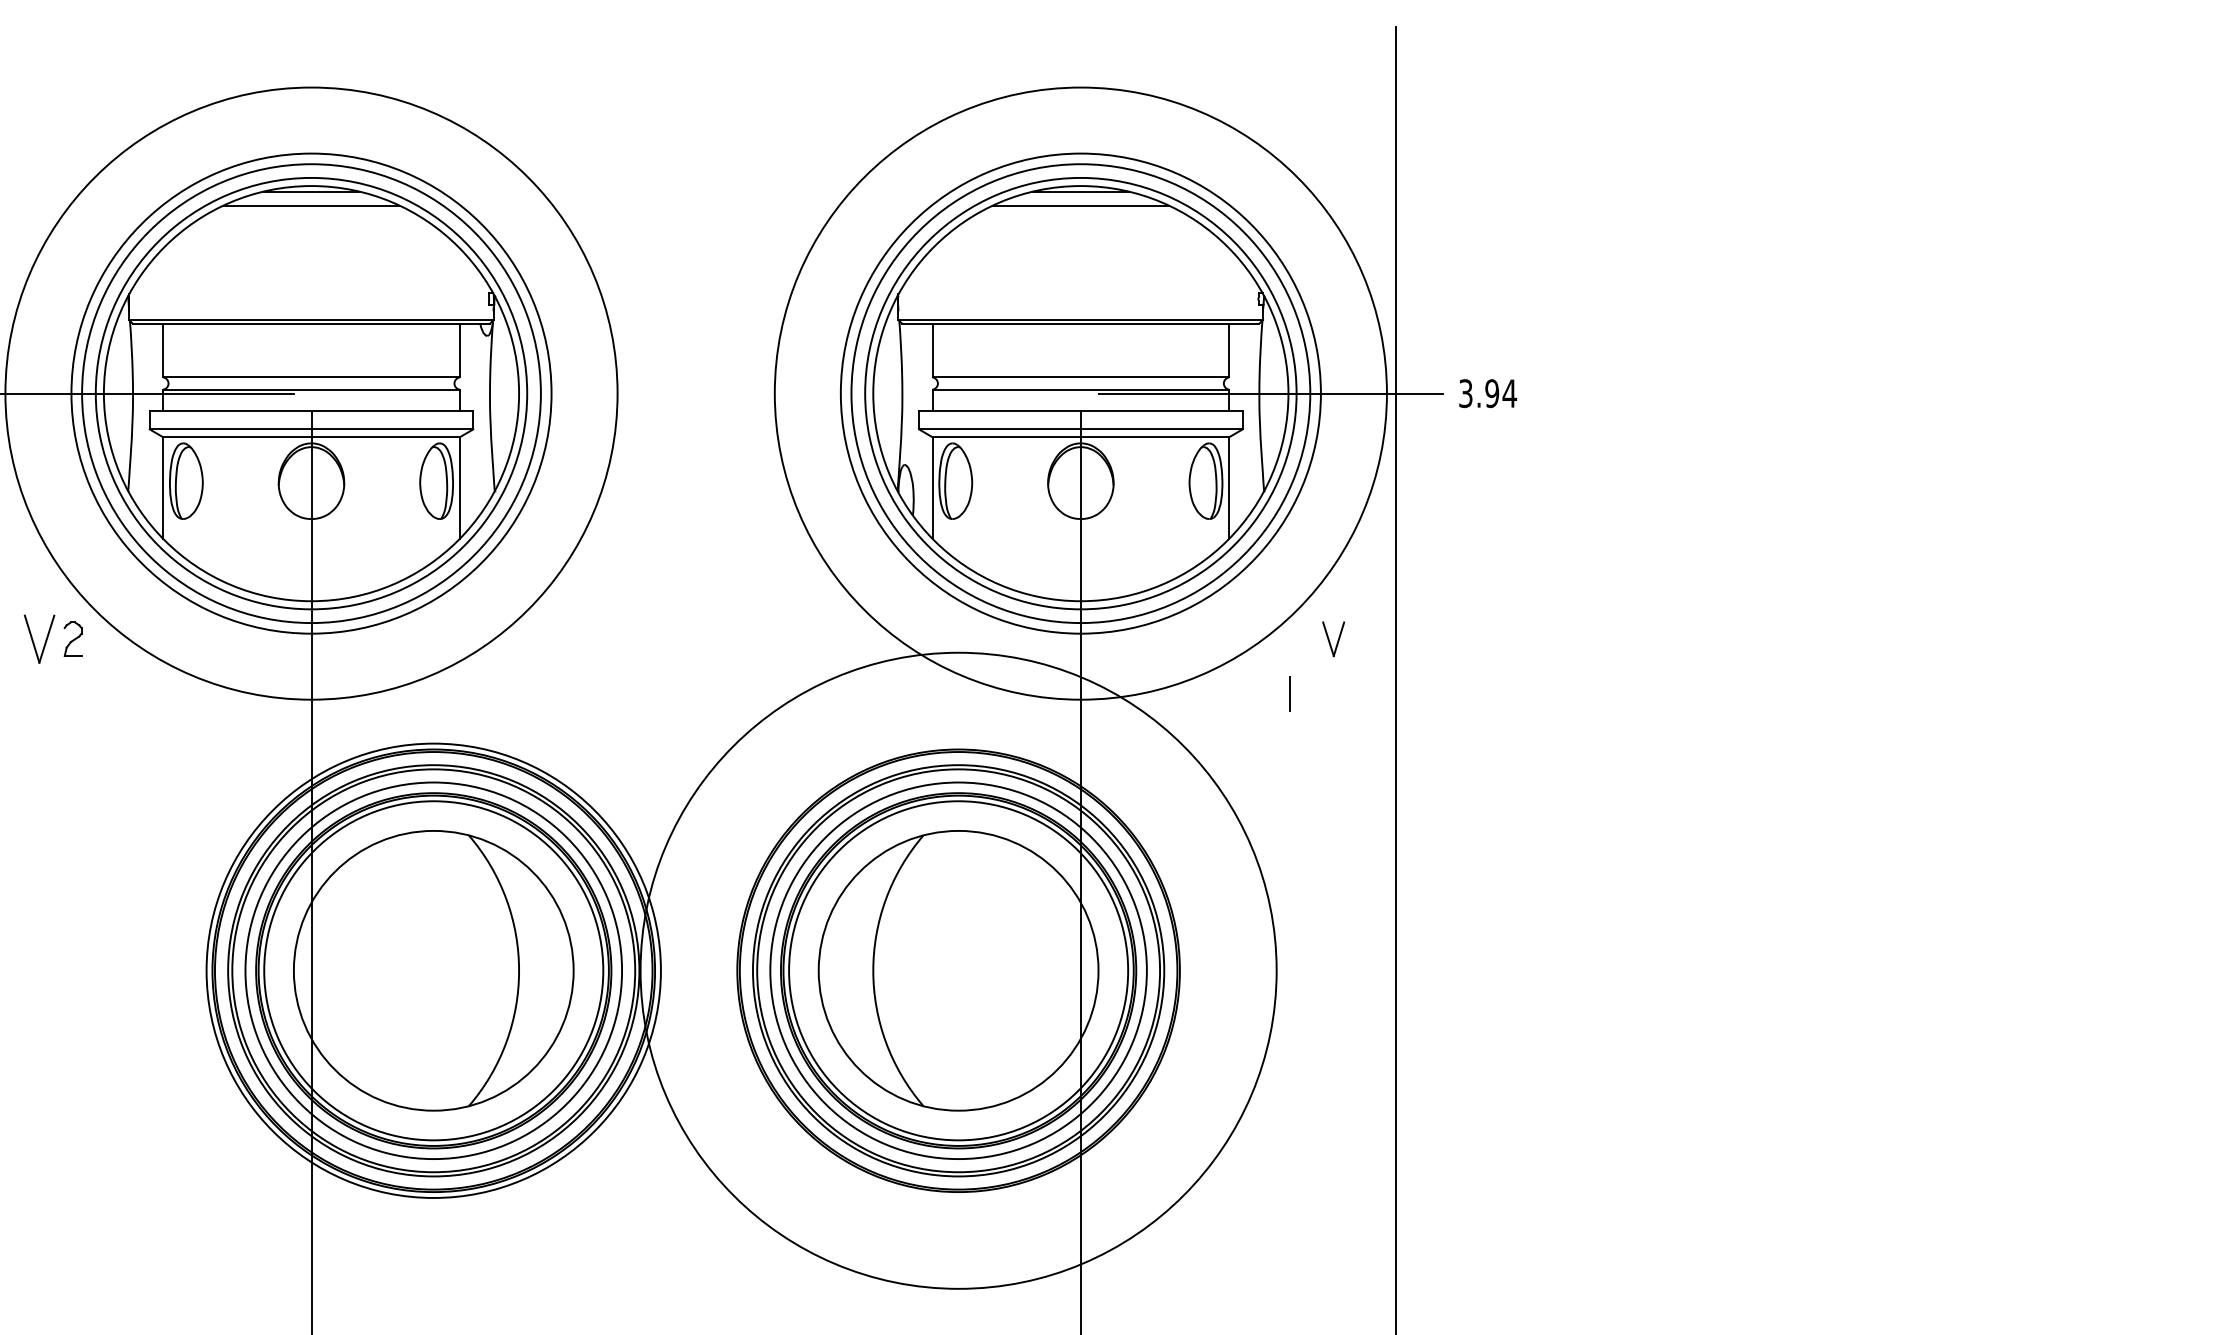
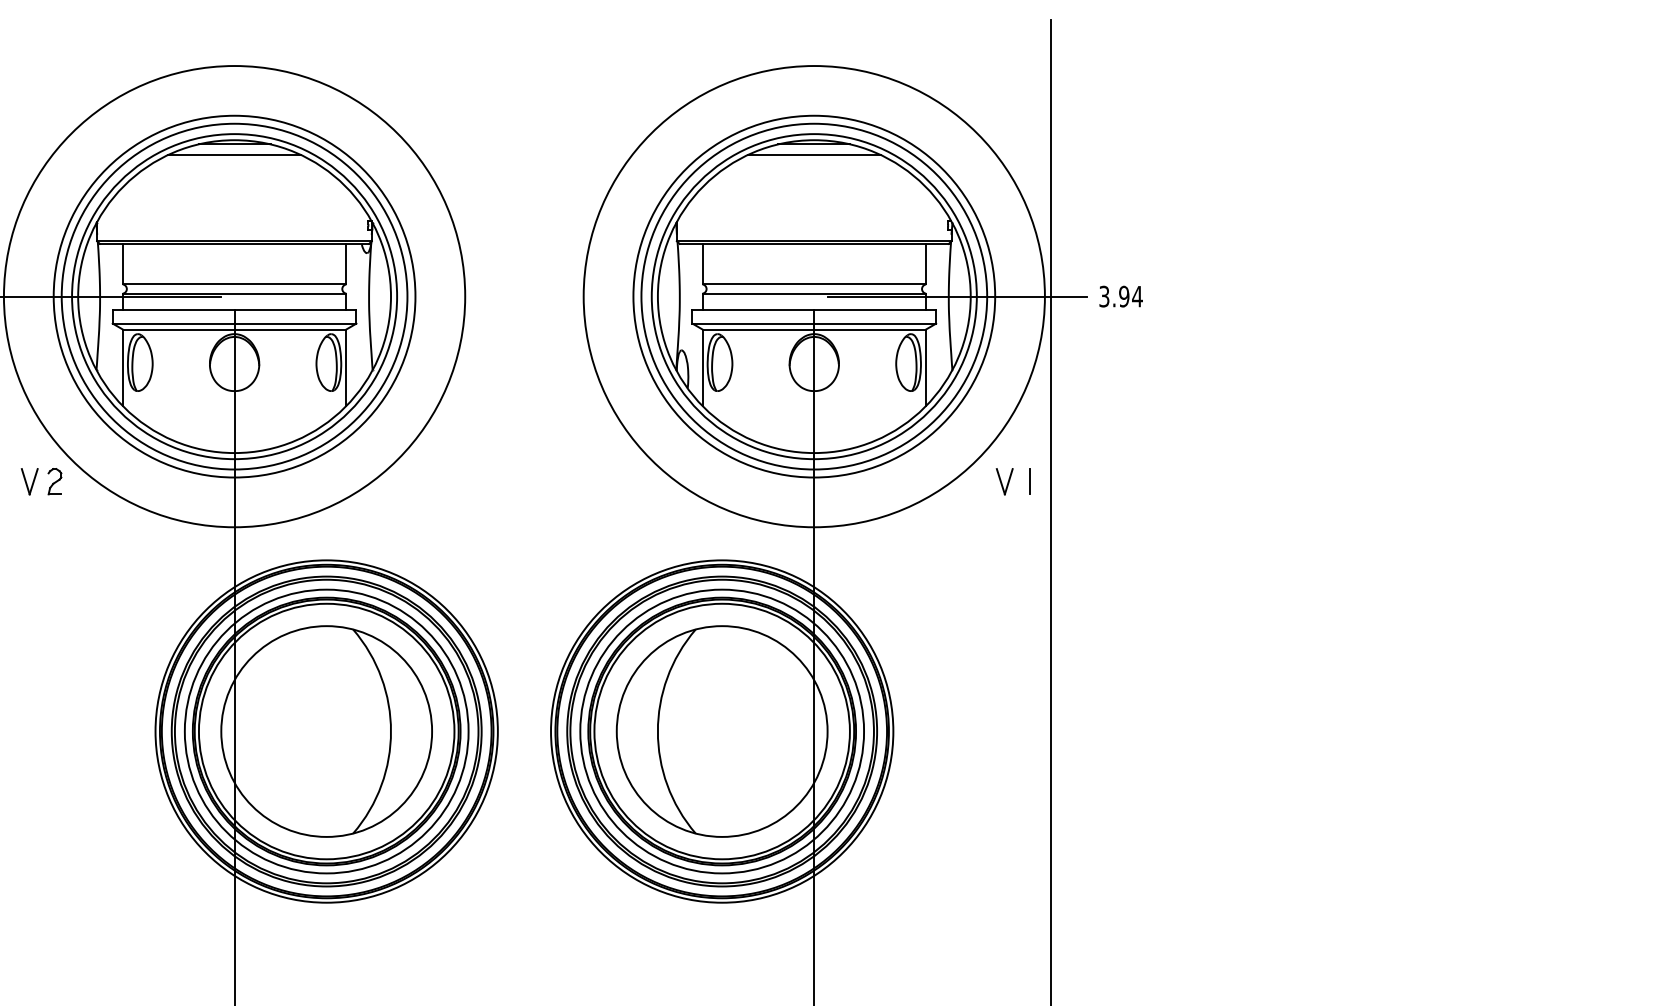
part: (39, 639) -> (29, 481), size x0.71
line: (1289, 693) -> (1029, 481), moved
circle: (958, 970) -> (722, 731), size x0.71

